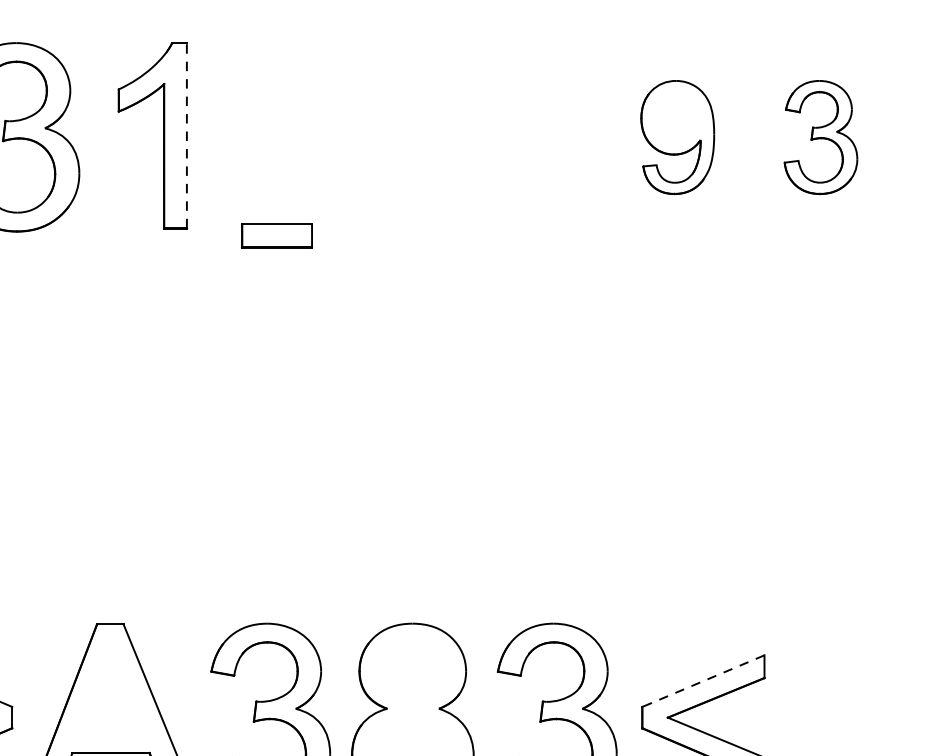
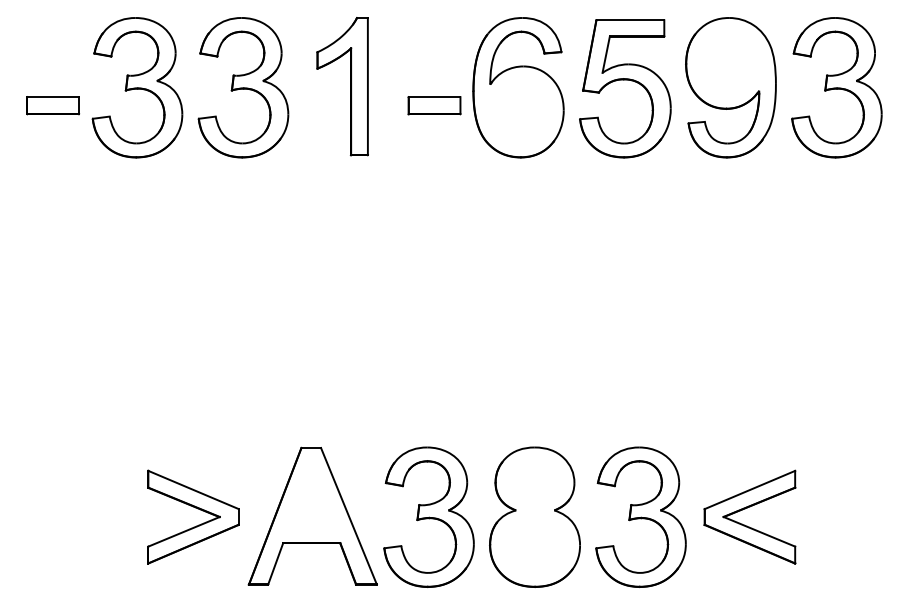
part: (535, 127) -> (625, 80), added
line: (186, 134) -> (367, 85), dashed -> solid
part: (390, 137) -> (518, 87), added
part: (677, 137) -> (730, 87), size x1.67
part: (820, 137) -> (836, 87), size x1.67
part: (276, 235) -> (434, 105), moved
line: (702, 681) -> (749, 490), dashed -> solid

